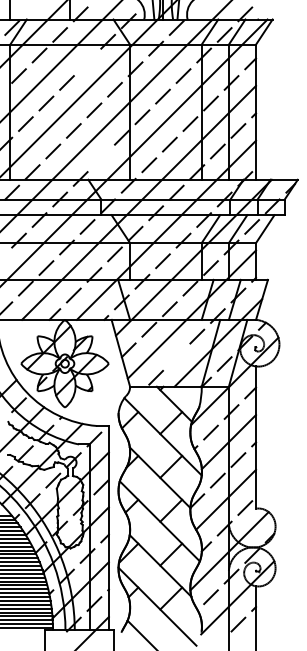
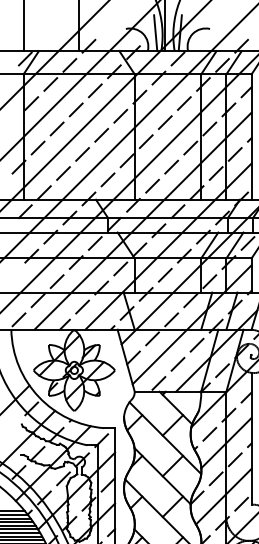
line: (87, 62) -> (95, 90), added
line: (101, 158) -> (108, 179), added
line: (176, 357) -> (177, 364), added

